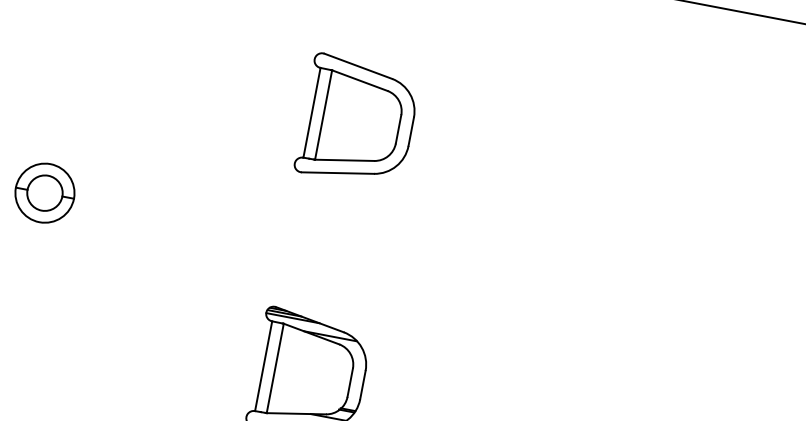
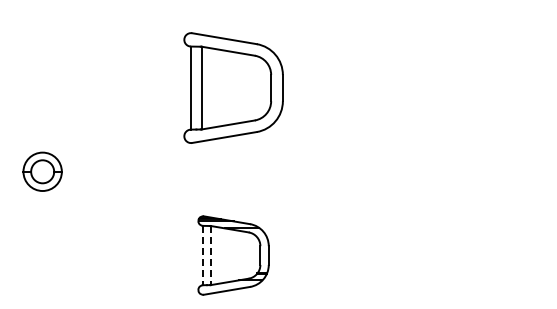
part: (358, 120) -> (233, 87), size x1.4
line: (264, 366) -> (203, 255), solid -> dashed
line: (274, 368) -> (210, 255), solid -> dashed

